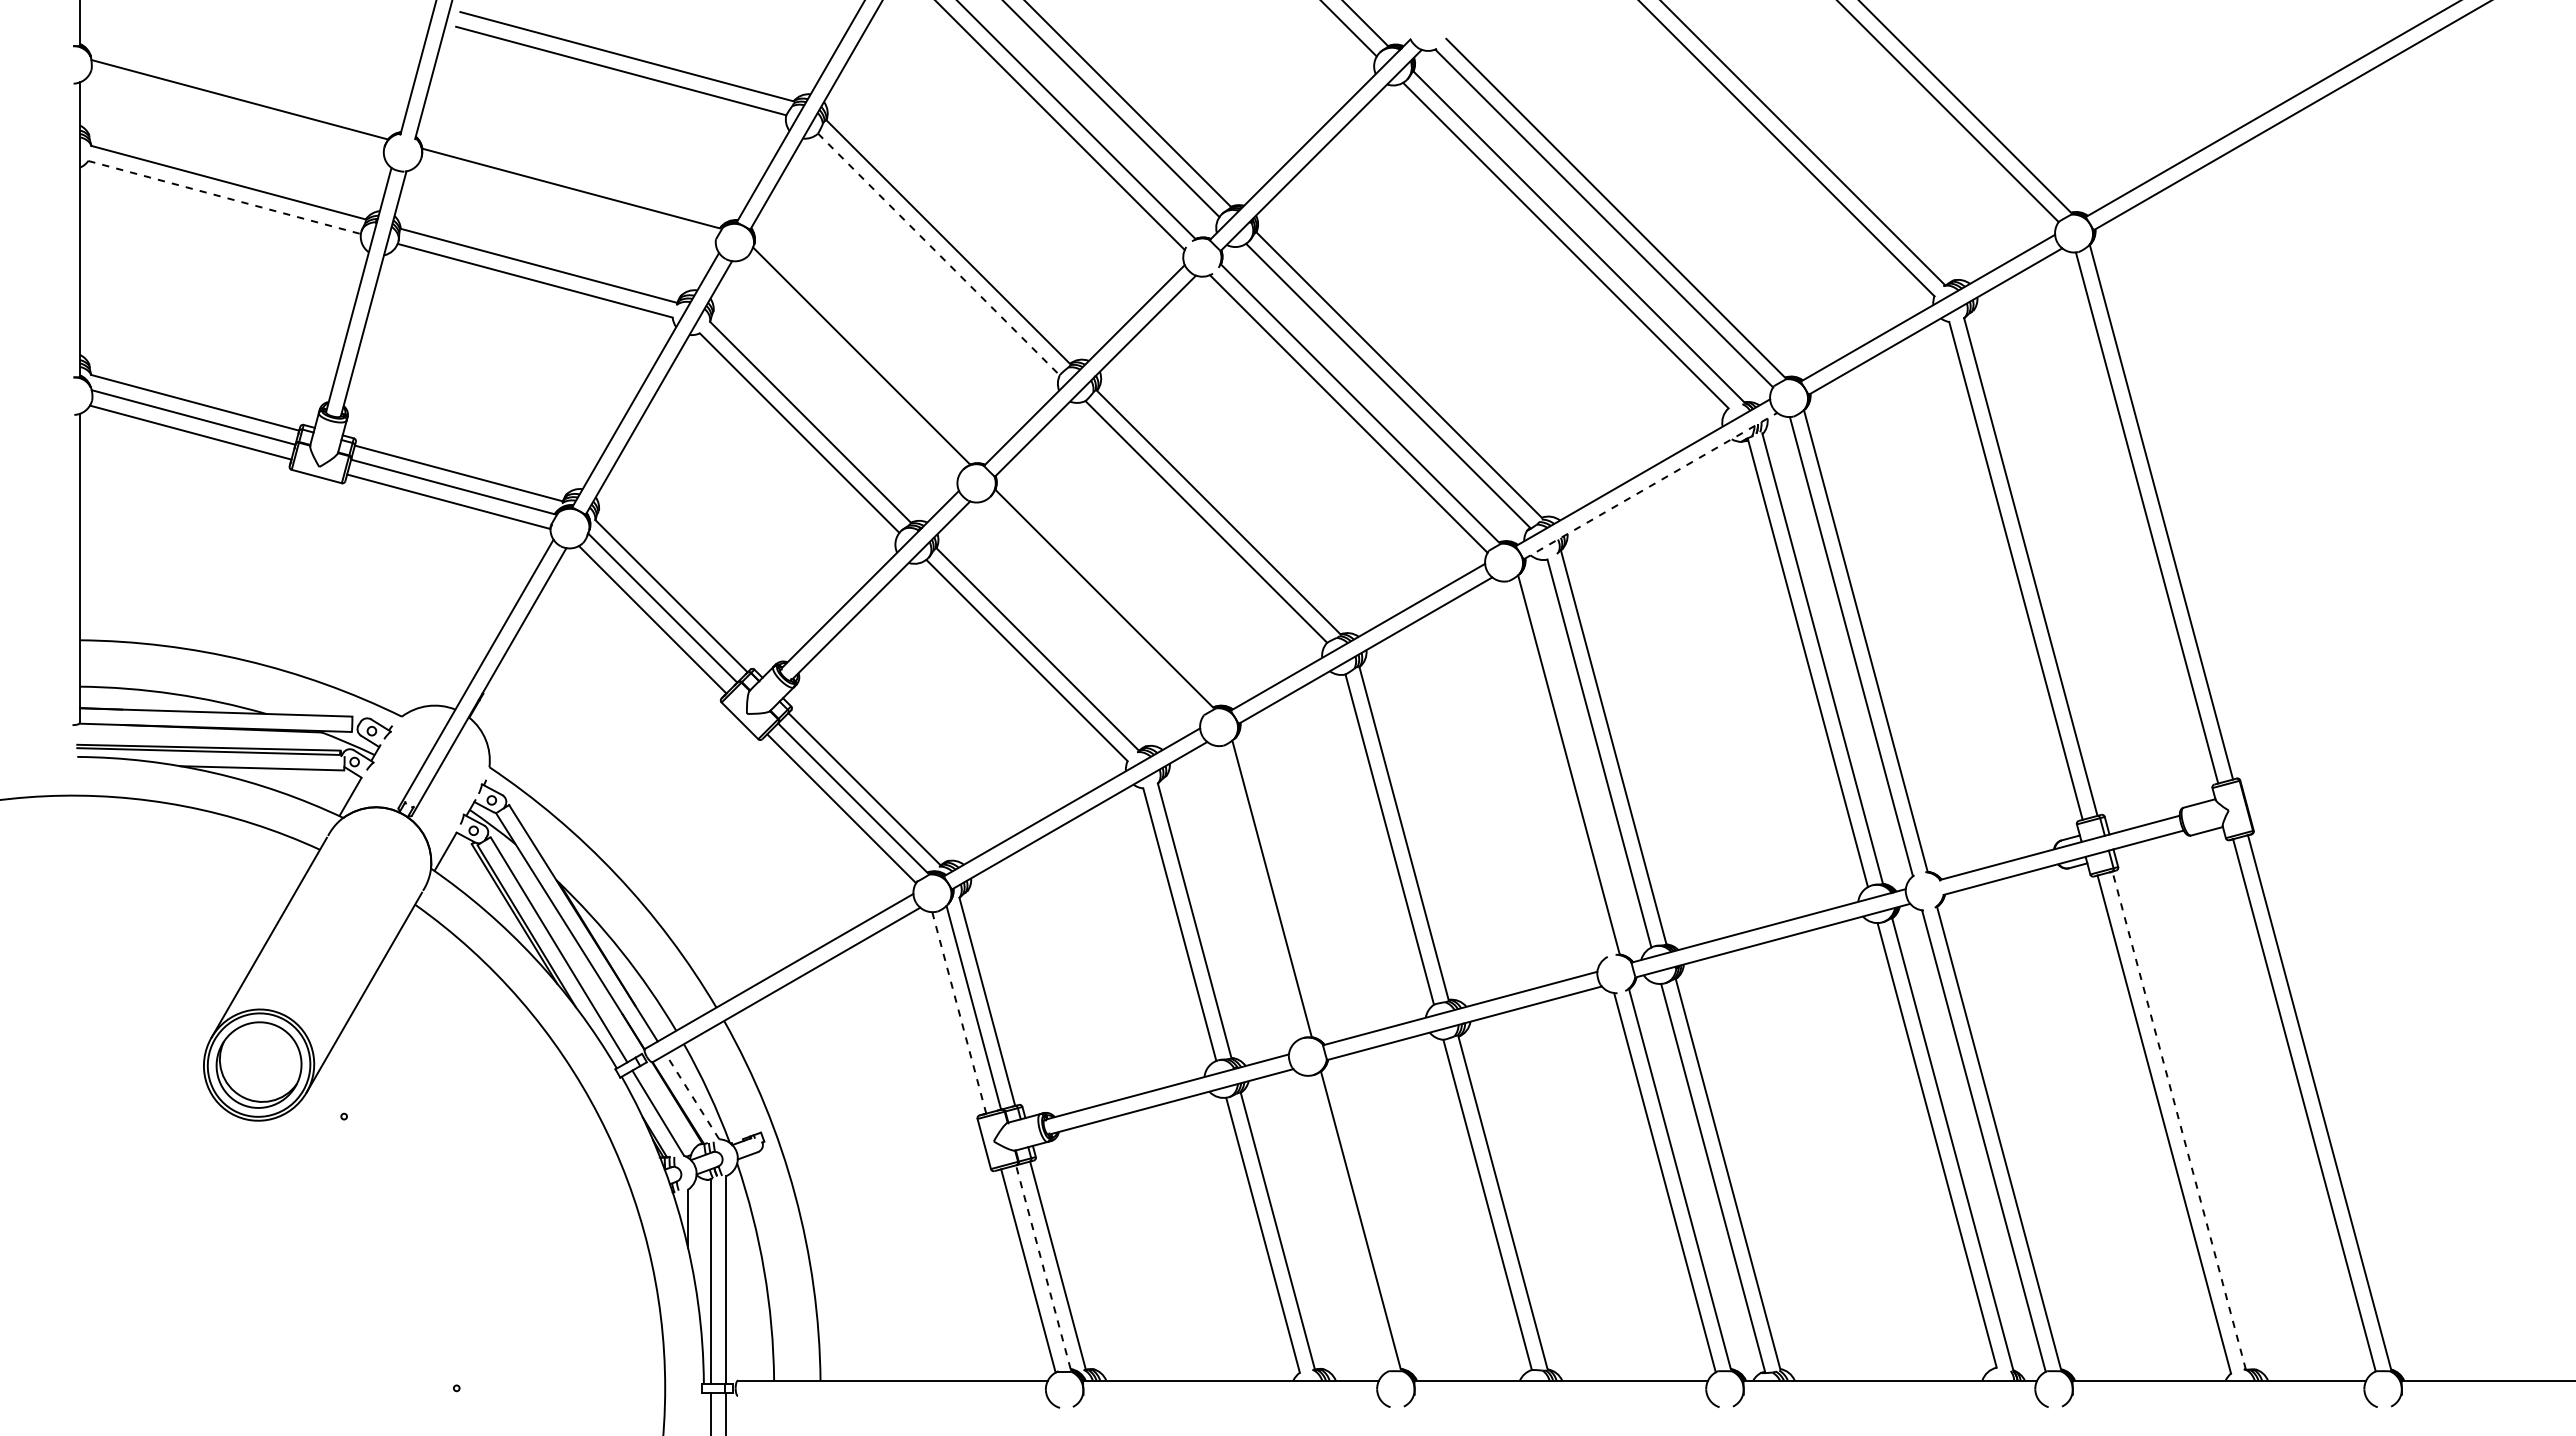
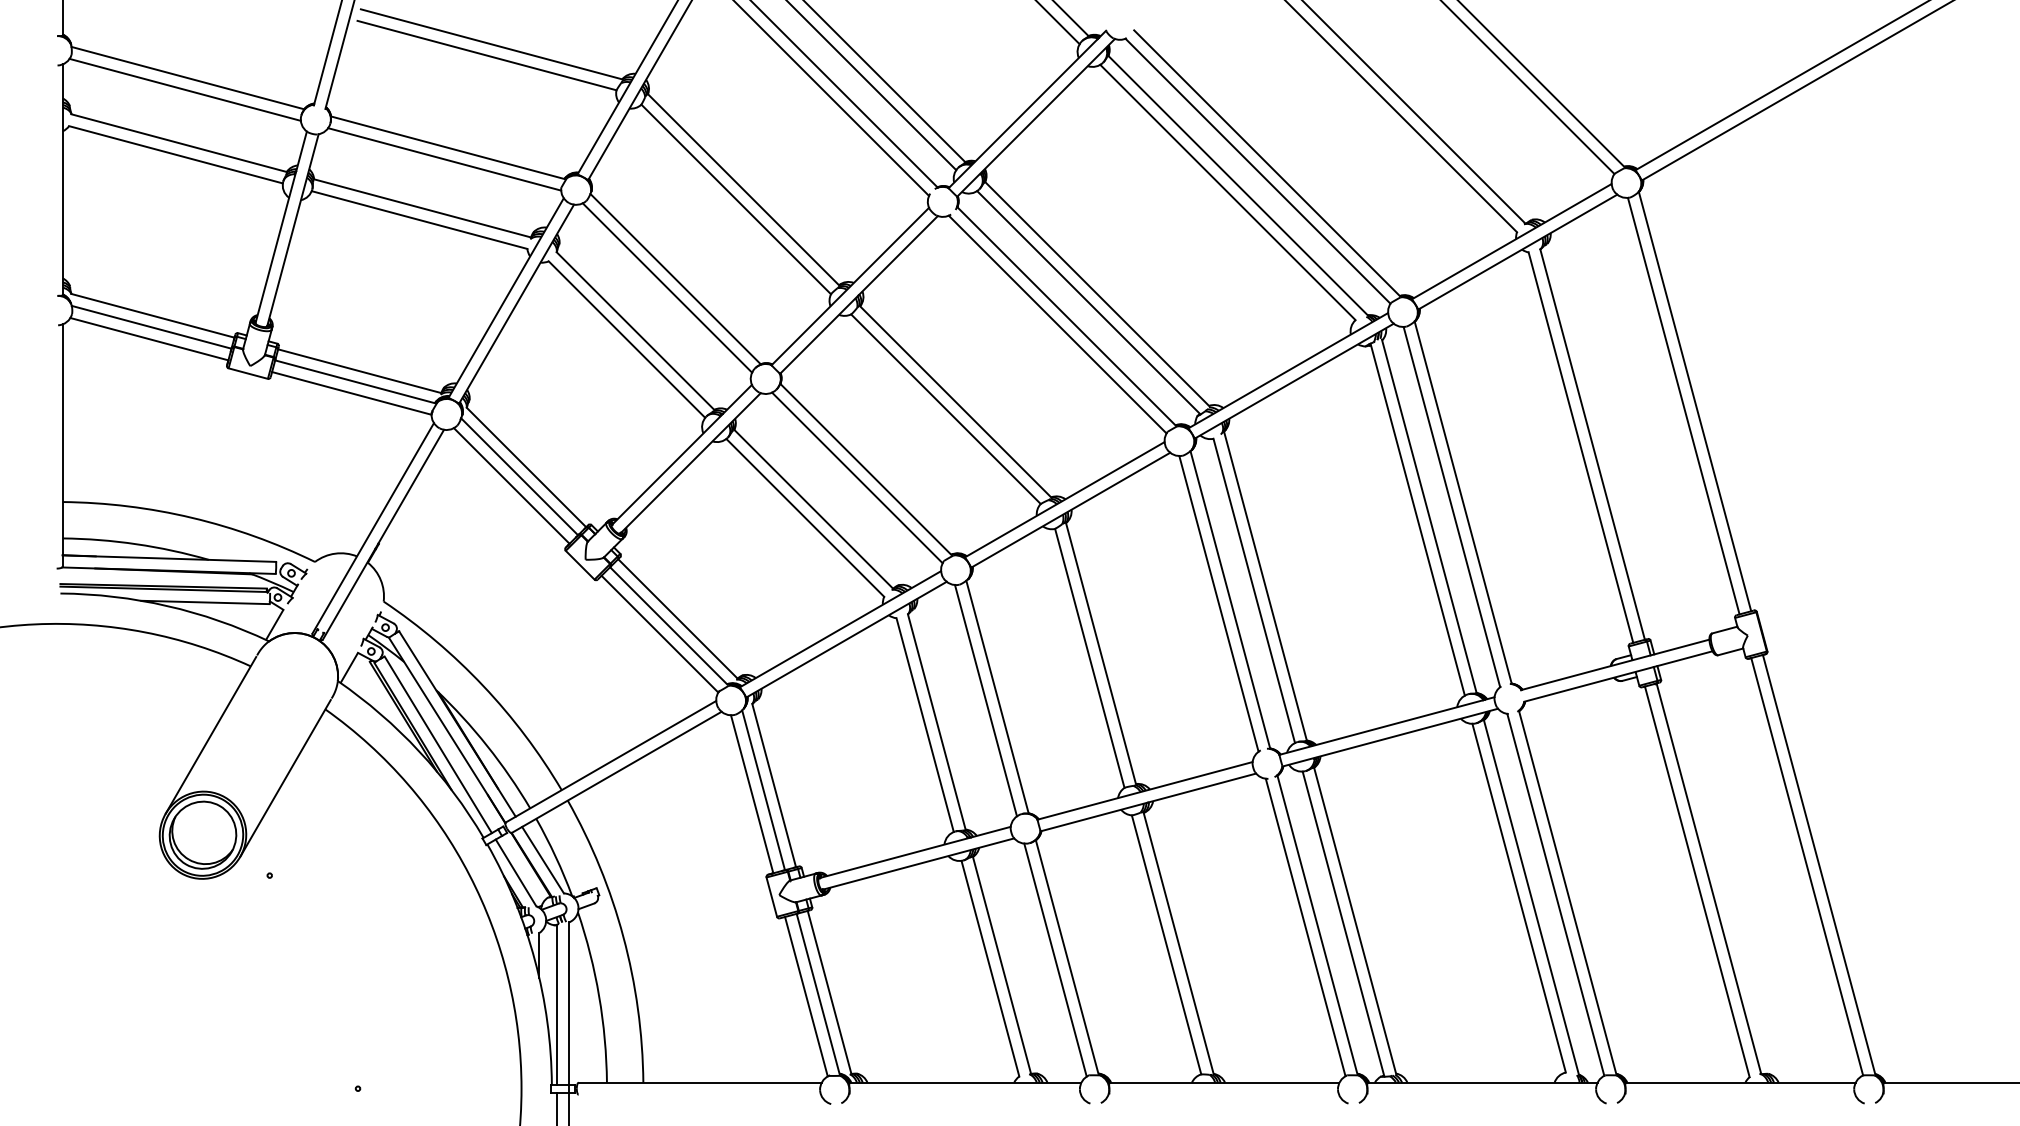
line: (235, 114) -> (184, 89), added
line: (225, 197) -> (176, 154), dashed -> solid
line: (566, 203) -> (444, 159), added
line: (938, 254) -> (735, 199), dashed -> solid
line: (851, 367) -> (667, 288), added
line: (1651, 485) -> (1295, 380), dashed -> solid
line: (1093, 609) -> (857, 477), added
line: (1553, 769) -> (1218, 603), added
line: (1256, 893) -> (985, 700), added
line: (959, 1013) -> (752, 794), dashed -> solid
line: (692, 1096) -> (542, 859), dashed -> solid
line: (2179, 1120) -> (1709, 878), dashed -> solid
line: (1345, 1223) -> (1055, 959), added
line: (1043, 1266) -> (818, 993), dashed -> solid

